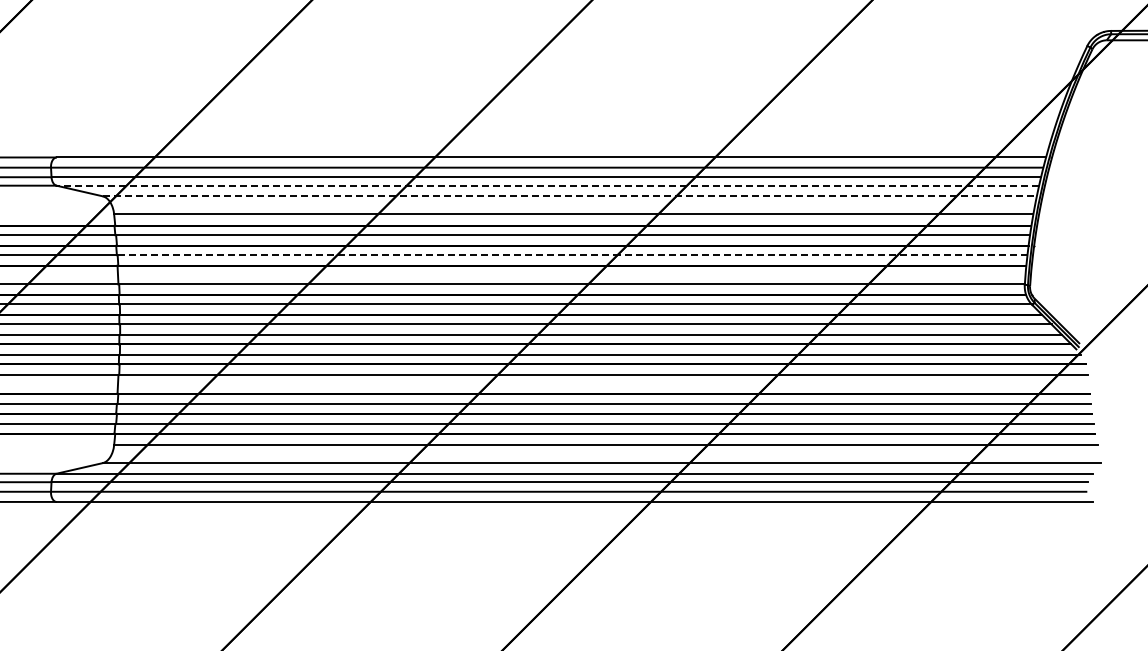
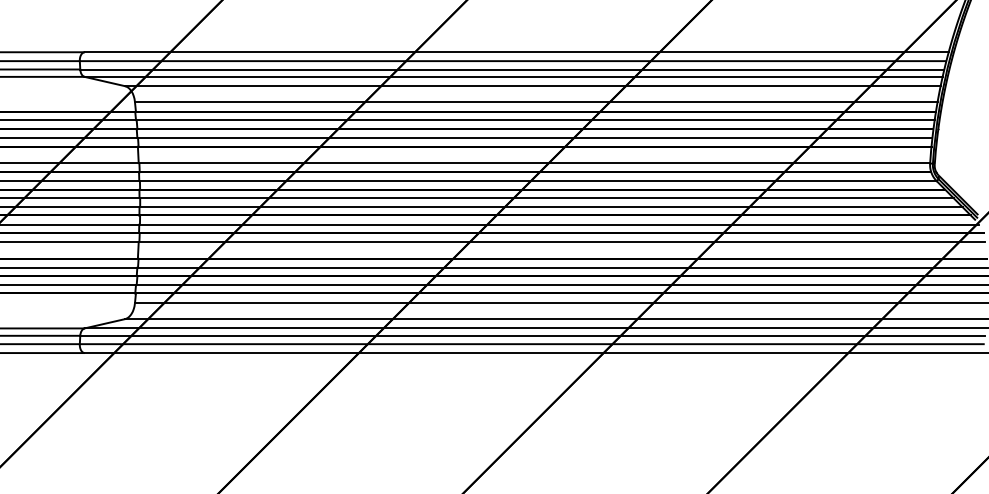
line: (547, 185) -> (513, 76), dashed -> solid
line: (570, 196) -> (533, 86), dashed -> solid
line: (571, 255) -> (534, 137), dashed -> solid

